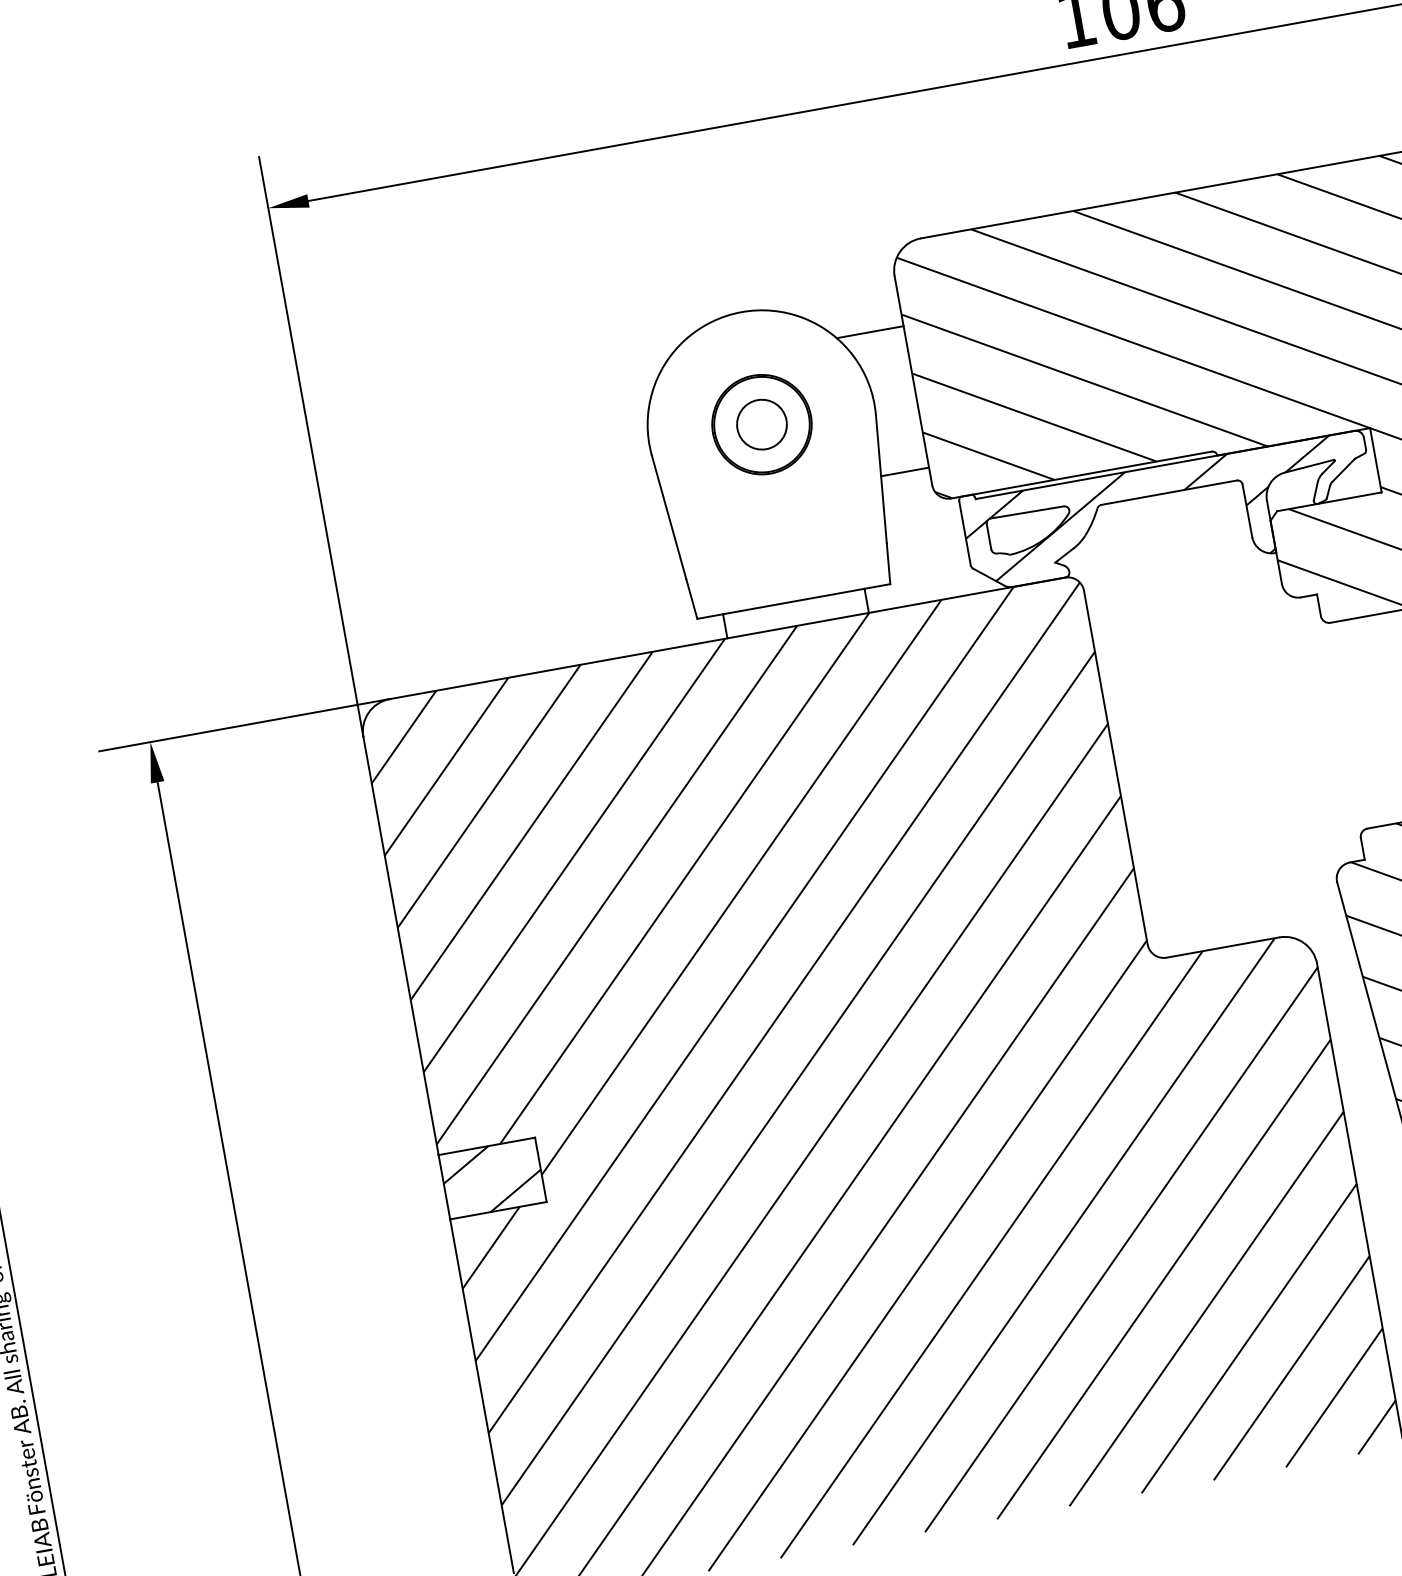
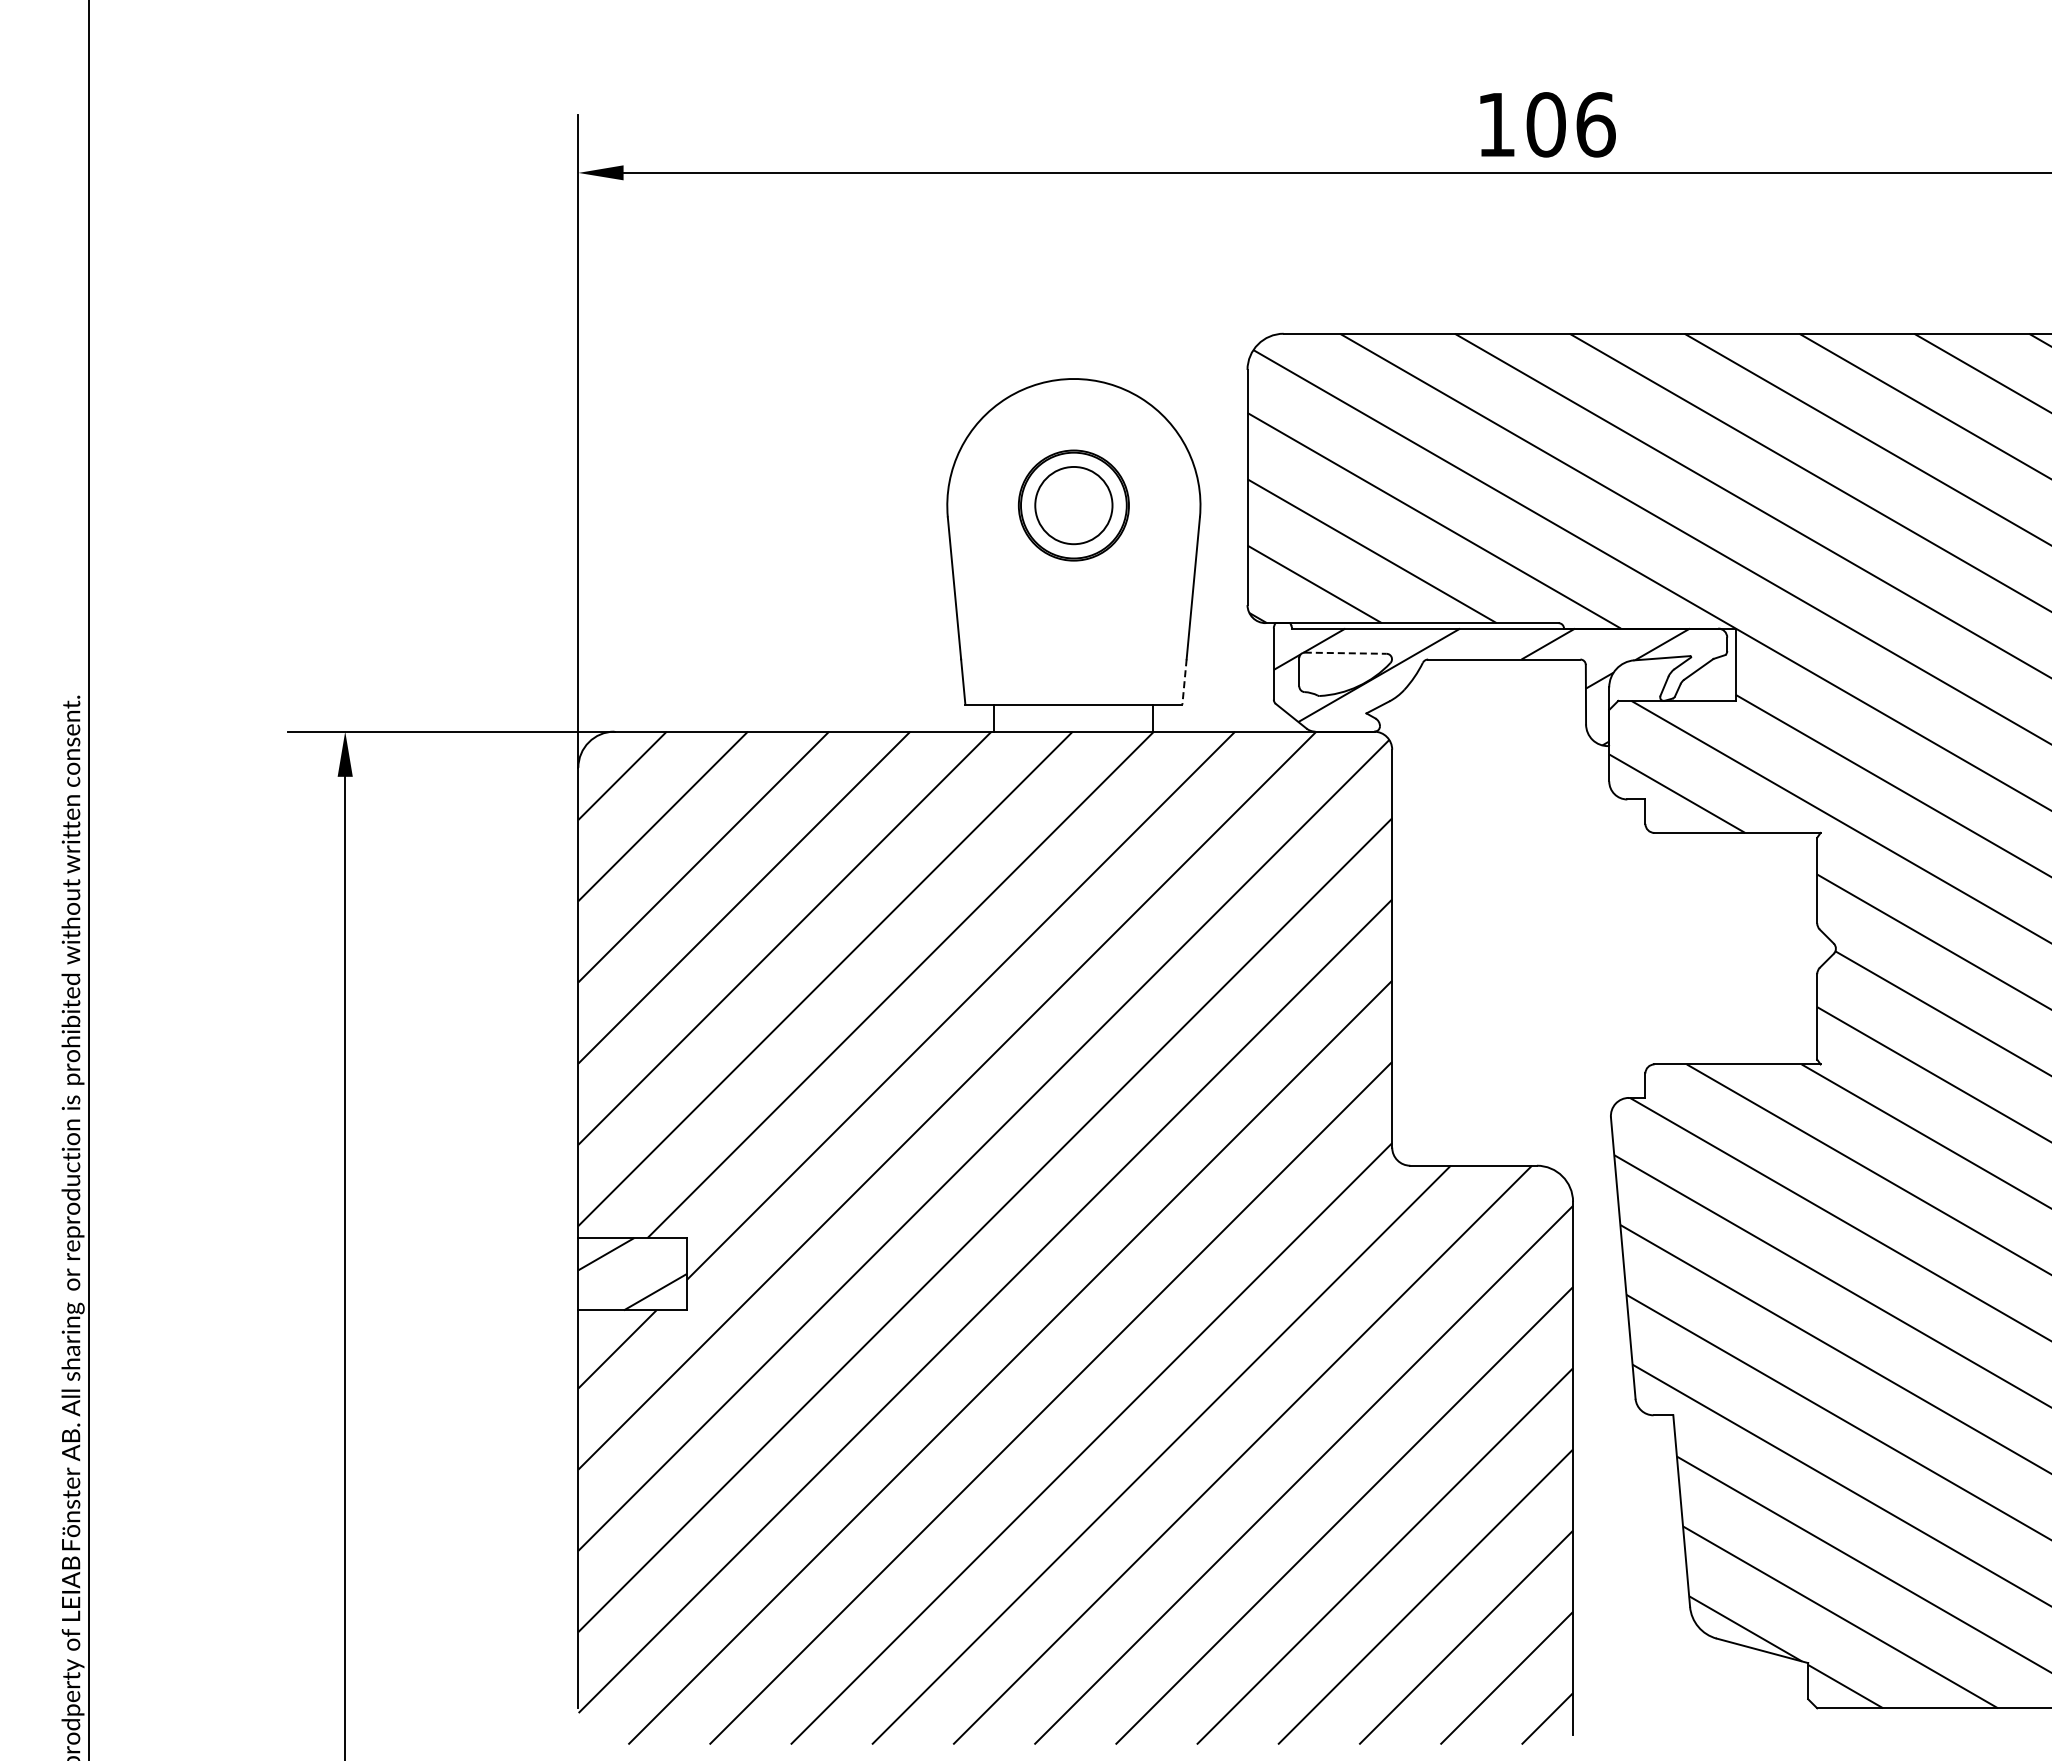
line: (869, 332) -> (1209, 426), removed
circle: (761, 424) -> (1073, 505), size x1.4
line: (905, 472) -> (1220, 585), removed
line: (1027, 512) -> (1345, 653), solid -> dashed
line: (888, 563) -> (1184, 681), solid -> dashed

